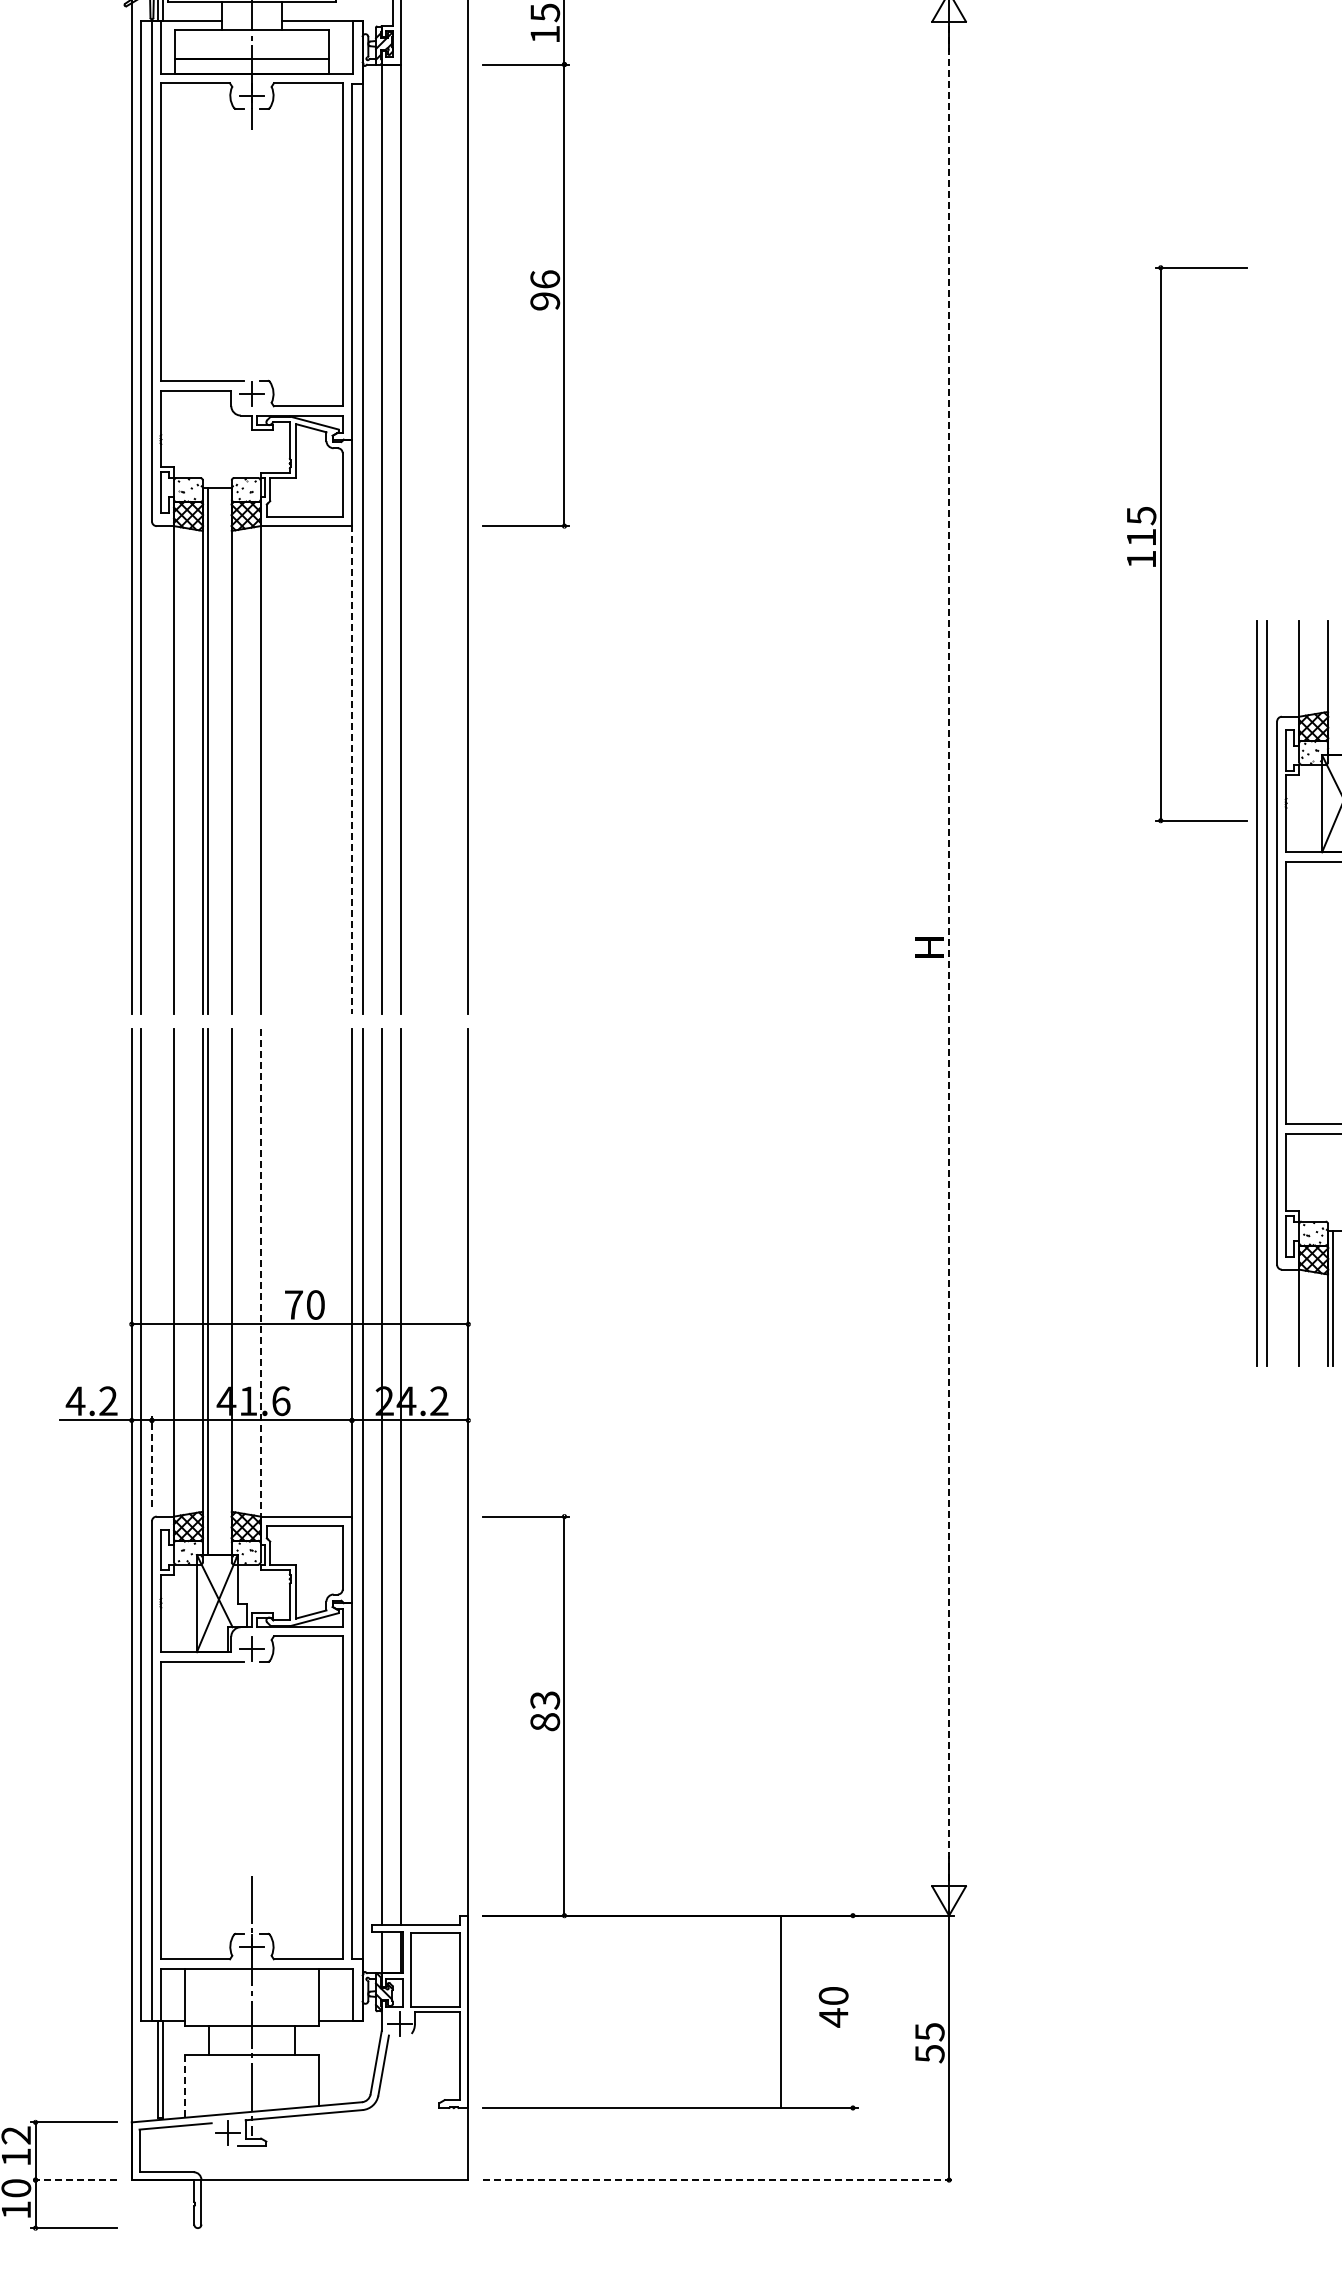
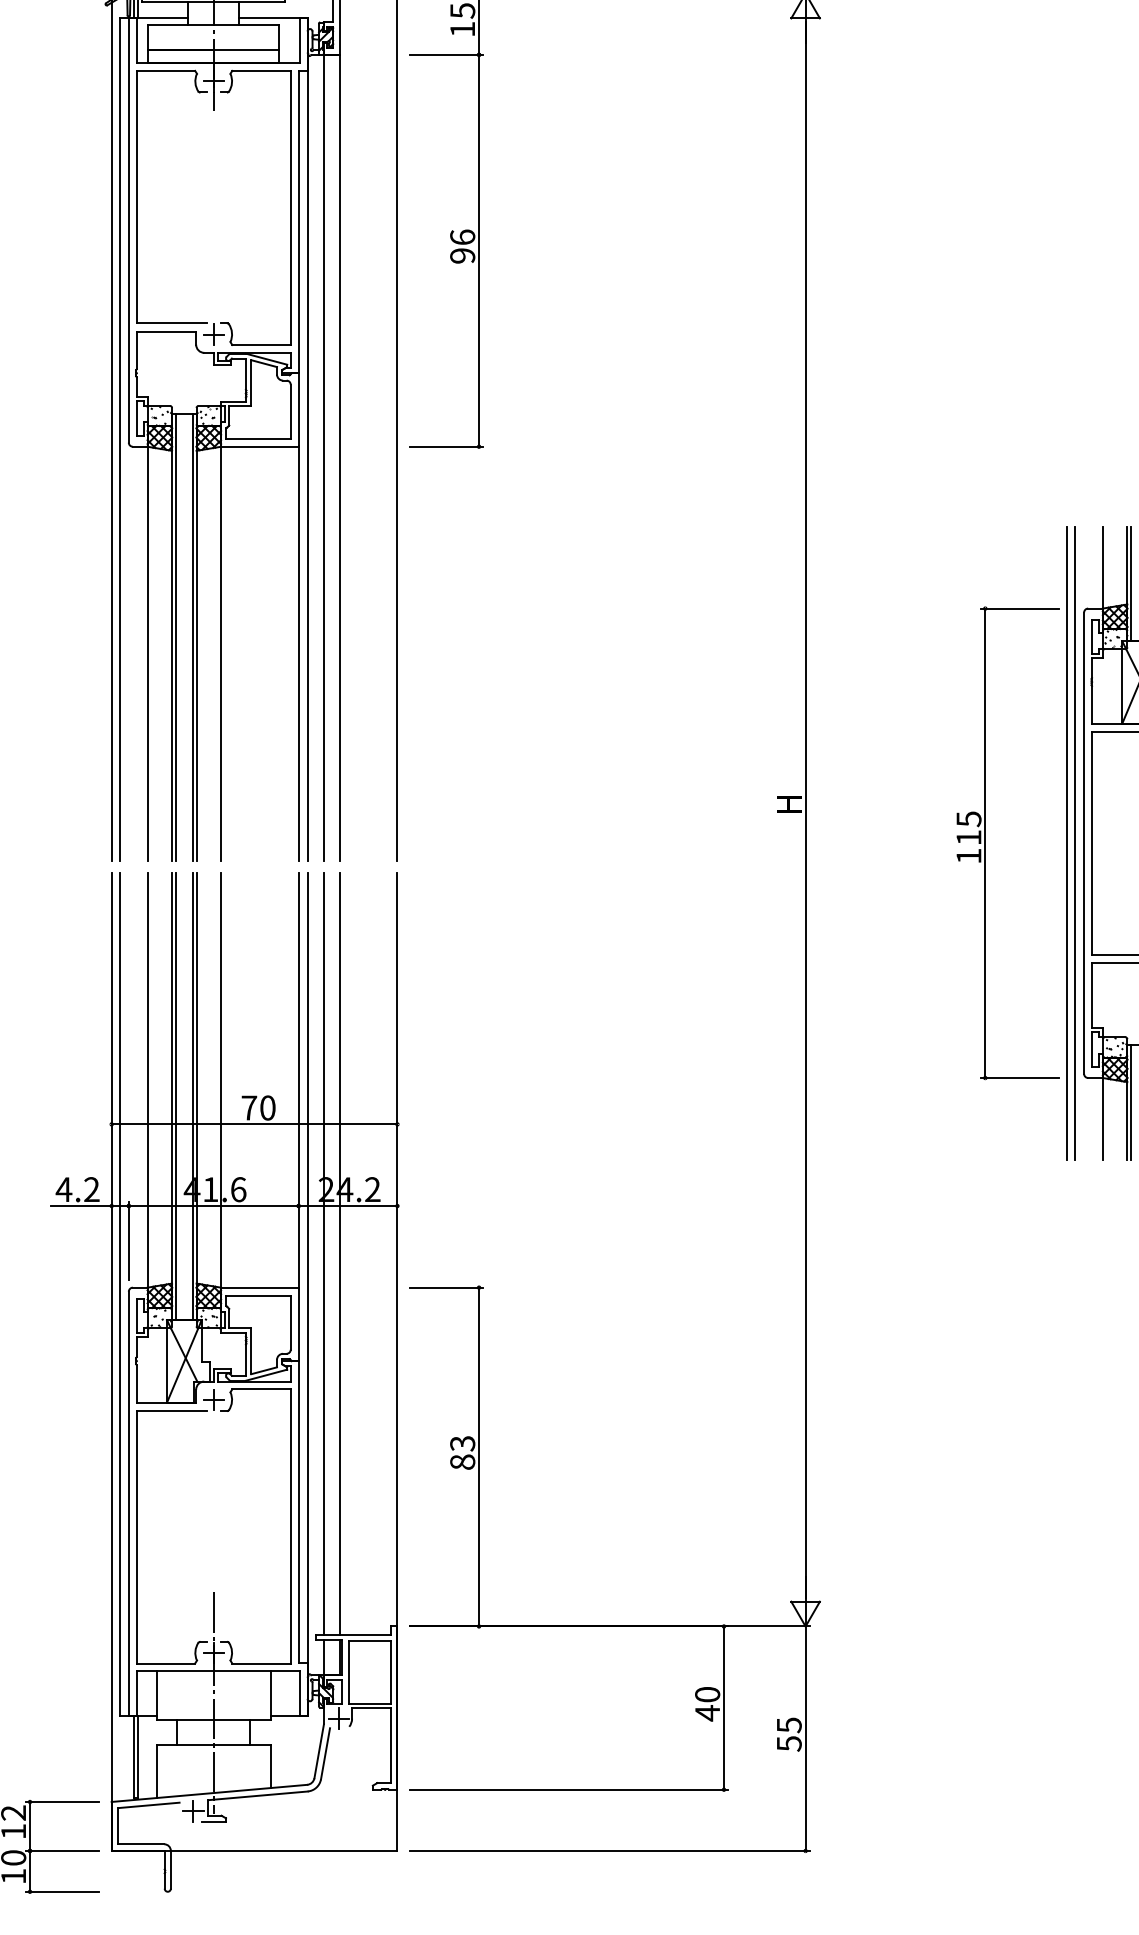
part: (1161, 544) -> (985, 843), moved
line: (1332, 687) -> (1131, 583), added
line: (226, 750) -> (192, 637), added
line: (351, 769) -> (298, 653), dashed -> solid
line: (949, 954) -> (805, 810), dashed -> solid
line: (260, 1273) -> (220, 1081), dashed -> solid
line: (226, 1291) -> (192, 1096), added
line: (151, 1461) -> (128, 1240), dashed -> solid
line: (780, 2011) -> (723, 1707), moved
line: (184, 2086) -> (156, 1771), dashed -> solid
line: (73, 2180) -> (62, 1851), dashed -> solid
line: (718, 2180) -> (609, 1851), dashed -> solid

